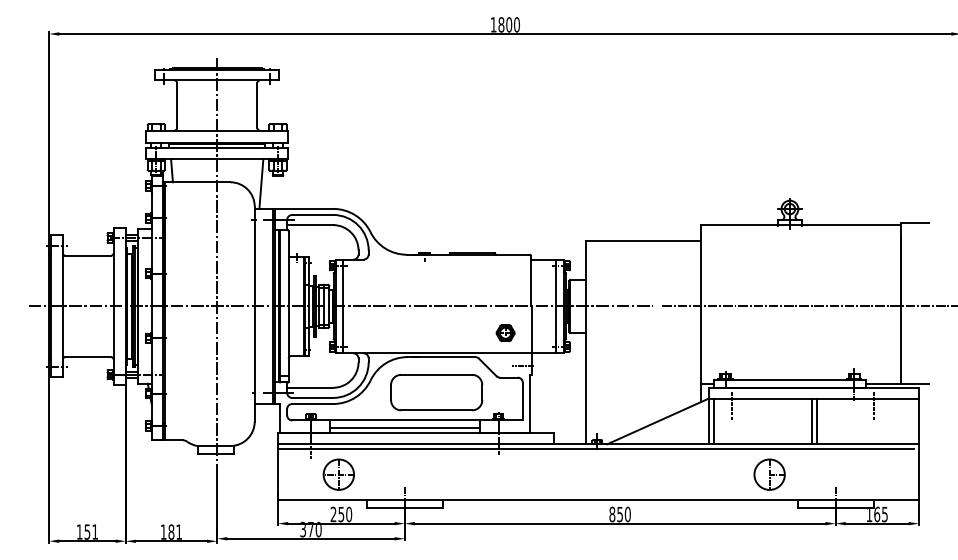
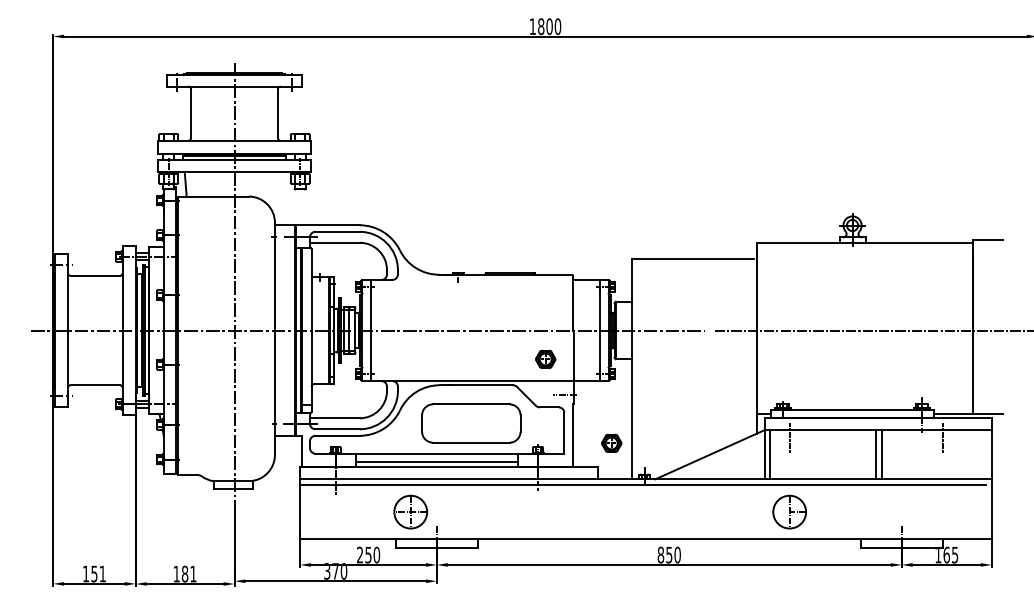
line: (261, 184) -> (282, 198), removed
part: (566, 410) -> (611, 442), added
part: (338, 474) -> (410, 511), moved
part: (769, 474) -> (789, 511), moved

